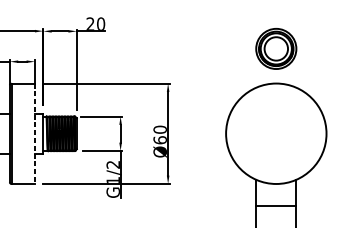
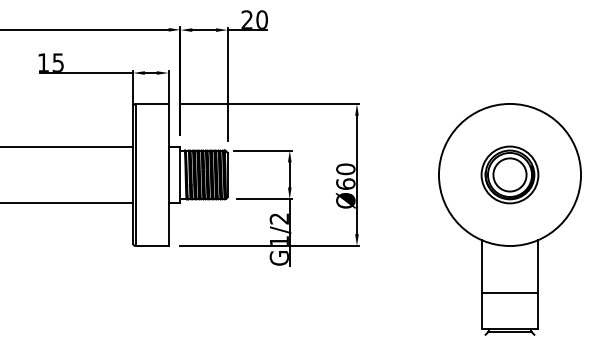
part: (275, 48) -> (509, 174), moved
line: (34, 134) -> (168, 175), dashed -> solid
line: (275, 206) -> (509, 293), moved

